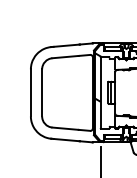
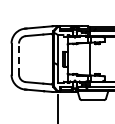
line: (42, 93) -> (19, 59), solid -> dashed

